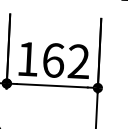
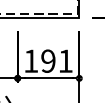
text: (65, 59) -> (56, 60), 162 -> 191

